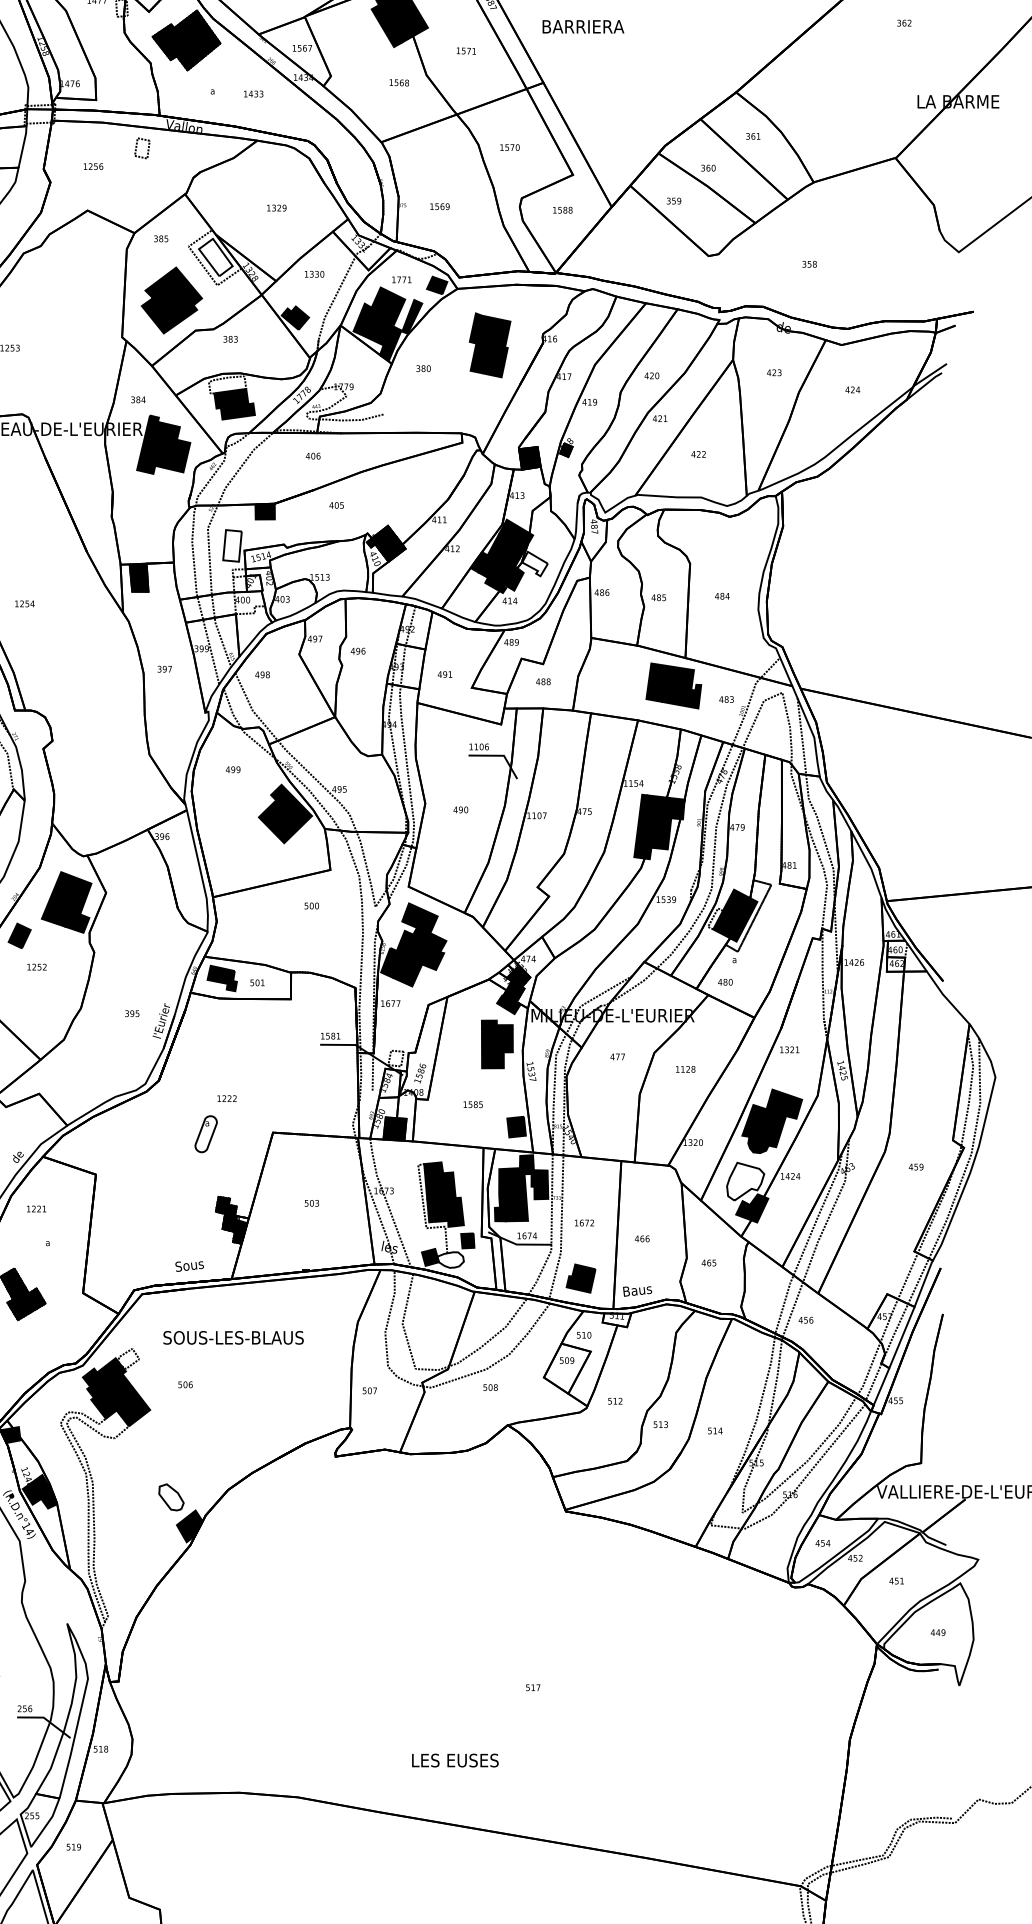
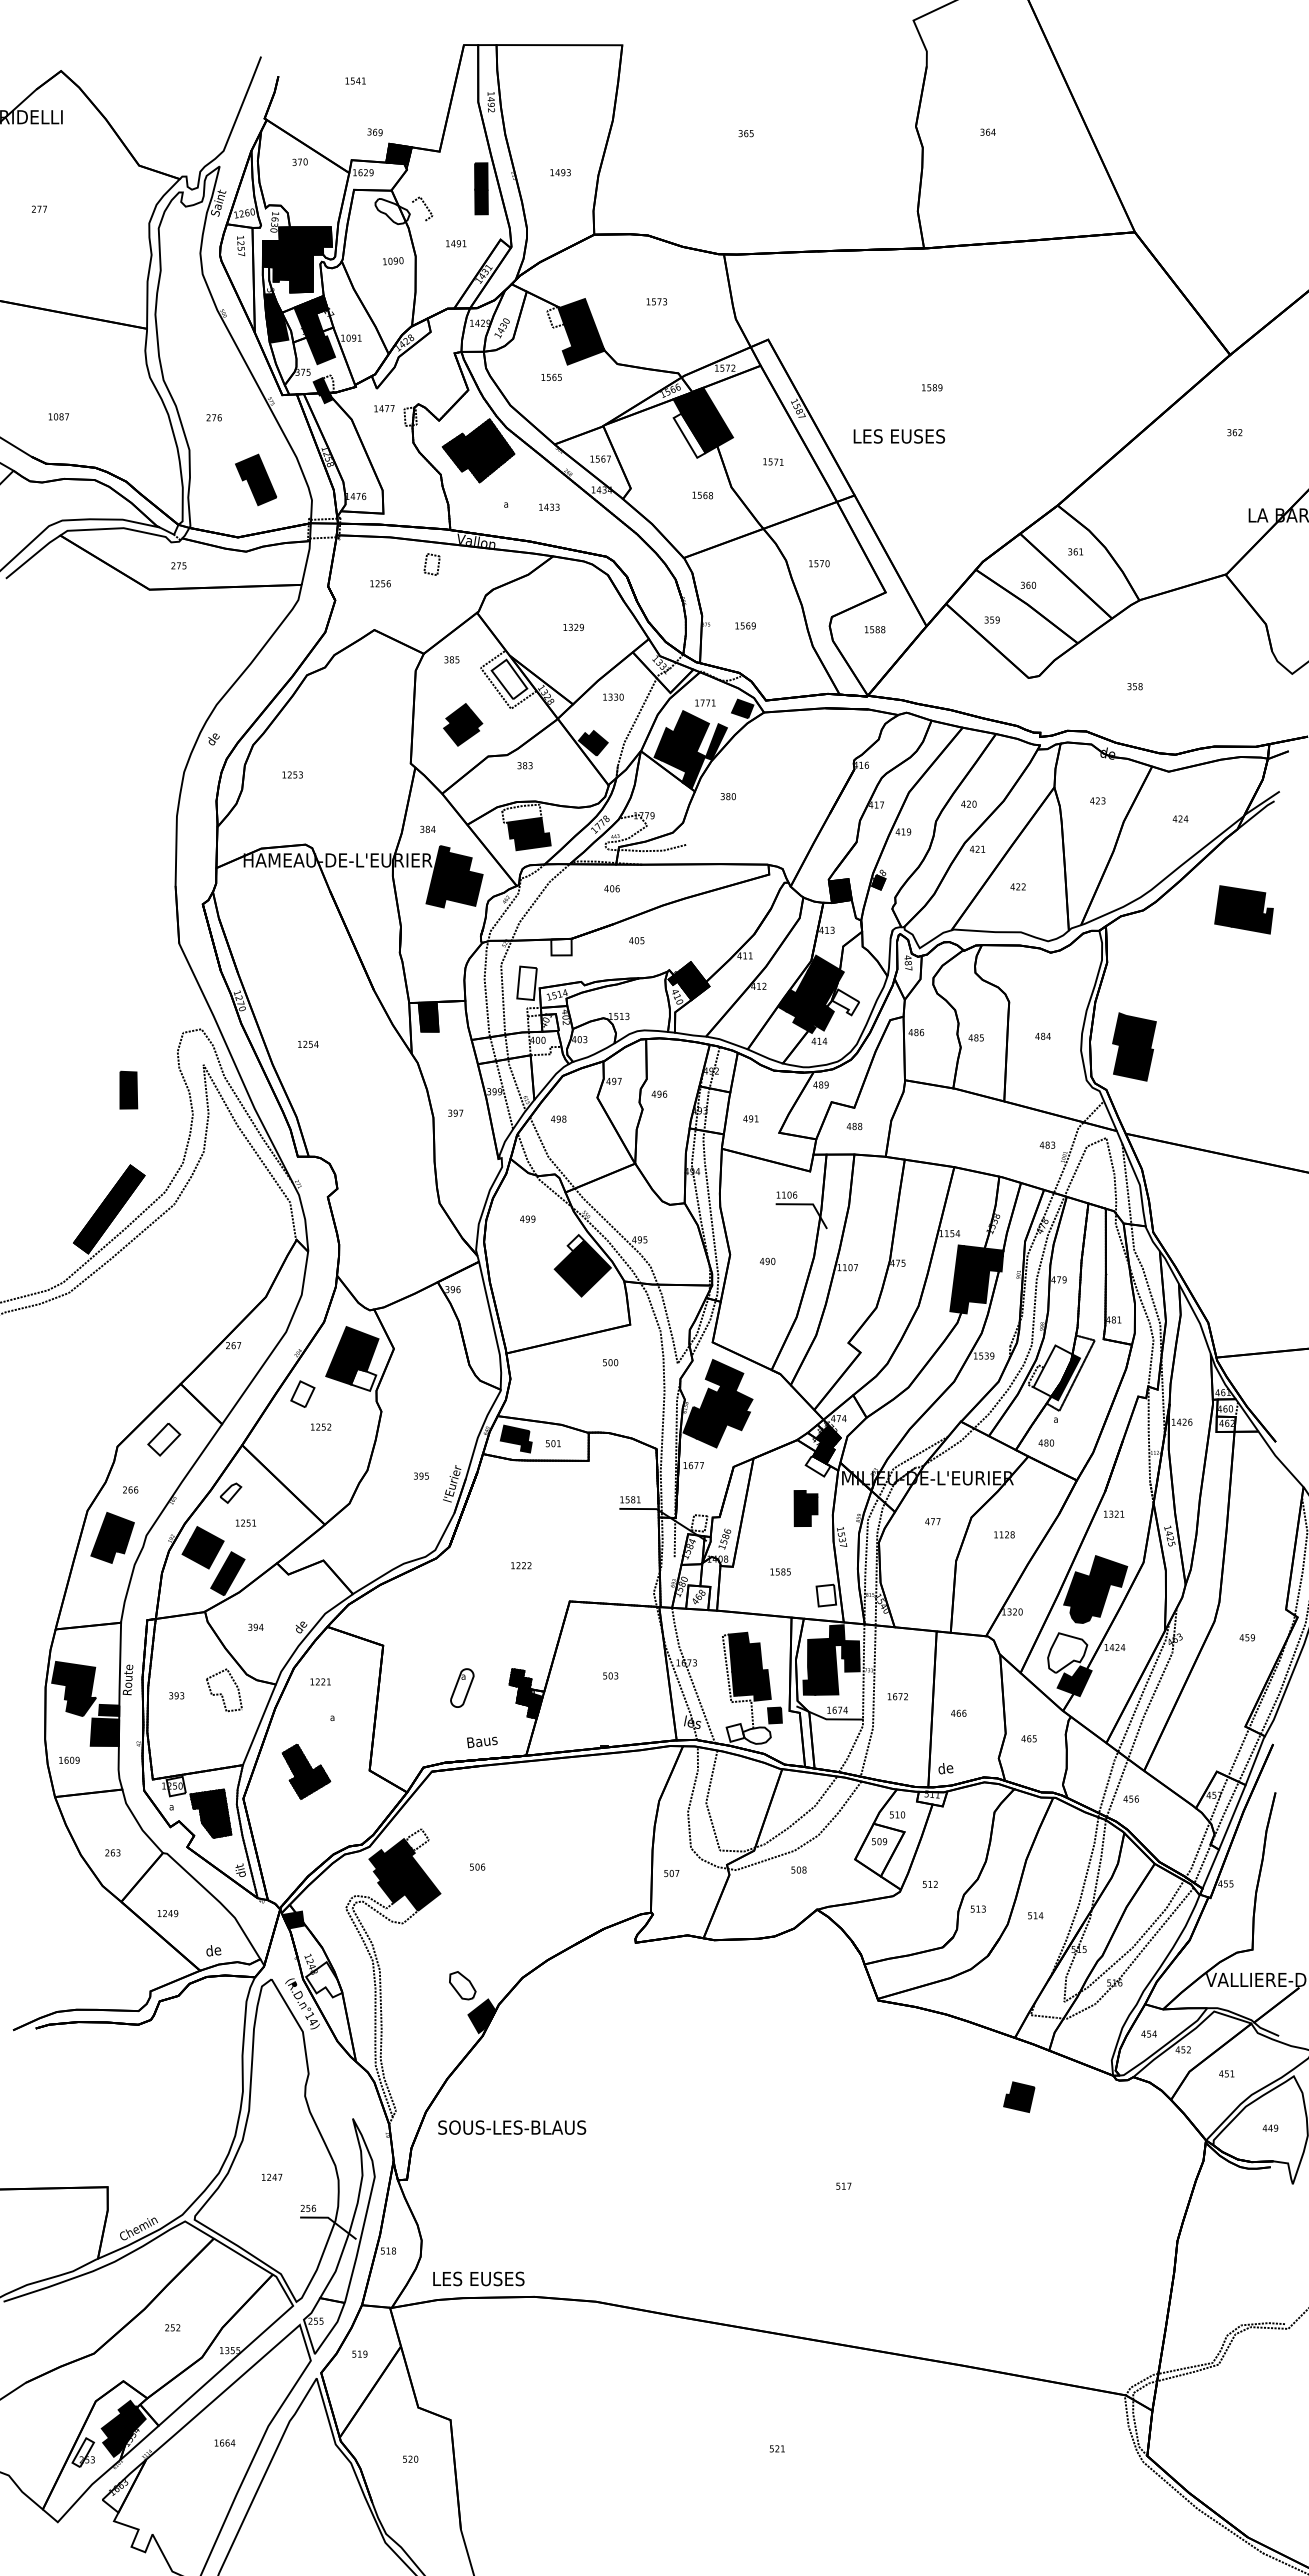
fill: (386, 25) -> (689, 435), removed
text: (586, 26) -> (900, 436), BARRIERA -> LES EUSES
part: (171, 300) -> (462, 724), size x0.6
part: (490, 344) -> (1134, 1046), moved
fill: (265, 510) -> (561, 946), removed
part: (673, 685) -> (1243, 909), moved
fill: (278, 792) -> (575, 1243), removed
fill: (731, 913) -> (1052, 1370), removed
fill: (77, 921) -> (363, 1379), removed
fill: (19, 936) -> (302, 1394), removed
fill: (508, 1004) -> (817, 1466), removed
part: (496, 1044) -> (805, 1508), size x0.7
fill: (516, 1126) -> (826, 1595), removed
fill: (395, 1128) -> (698, 1597), removed
part: (206, 1133) -> (462, 1687), moved
fill: (430, 1257) -> (735, 1732), removed
text: (189, 1266) -> (481, 1742), Sous -> Baus
part: (581, 1277) -> (1019, 2096), moved
text: (637, 1291) -> (953, 1768), Baus -> de
text: (233, 1337) -> (512, 2127), moved
fill: (40, 1491) -> (324, 1979), removed
text: (455, 1760) -> (478, 2278), moved

